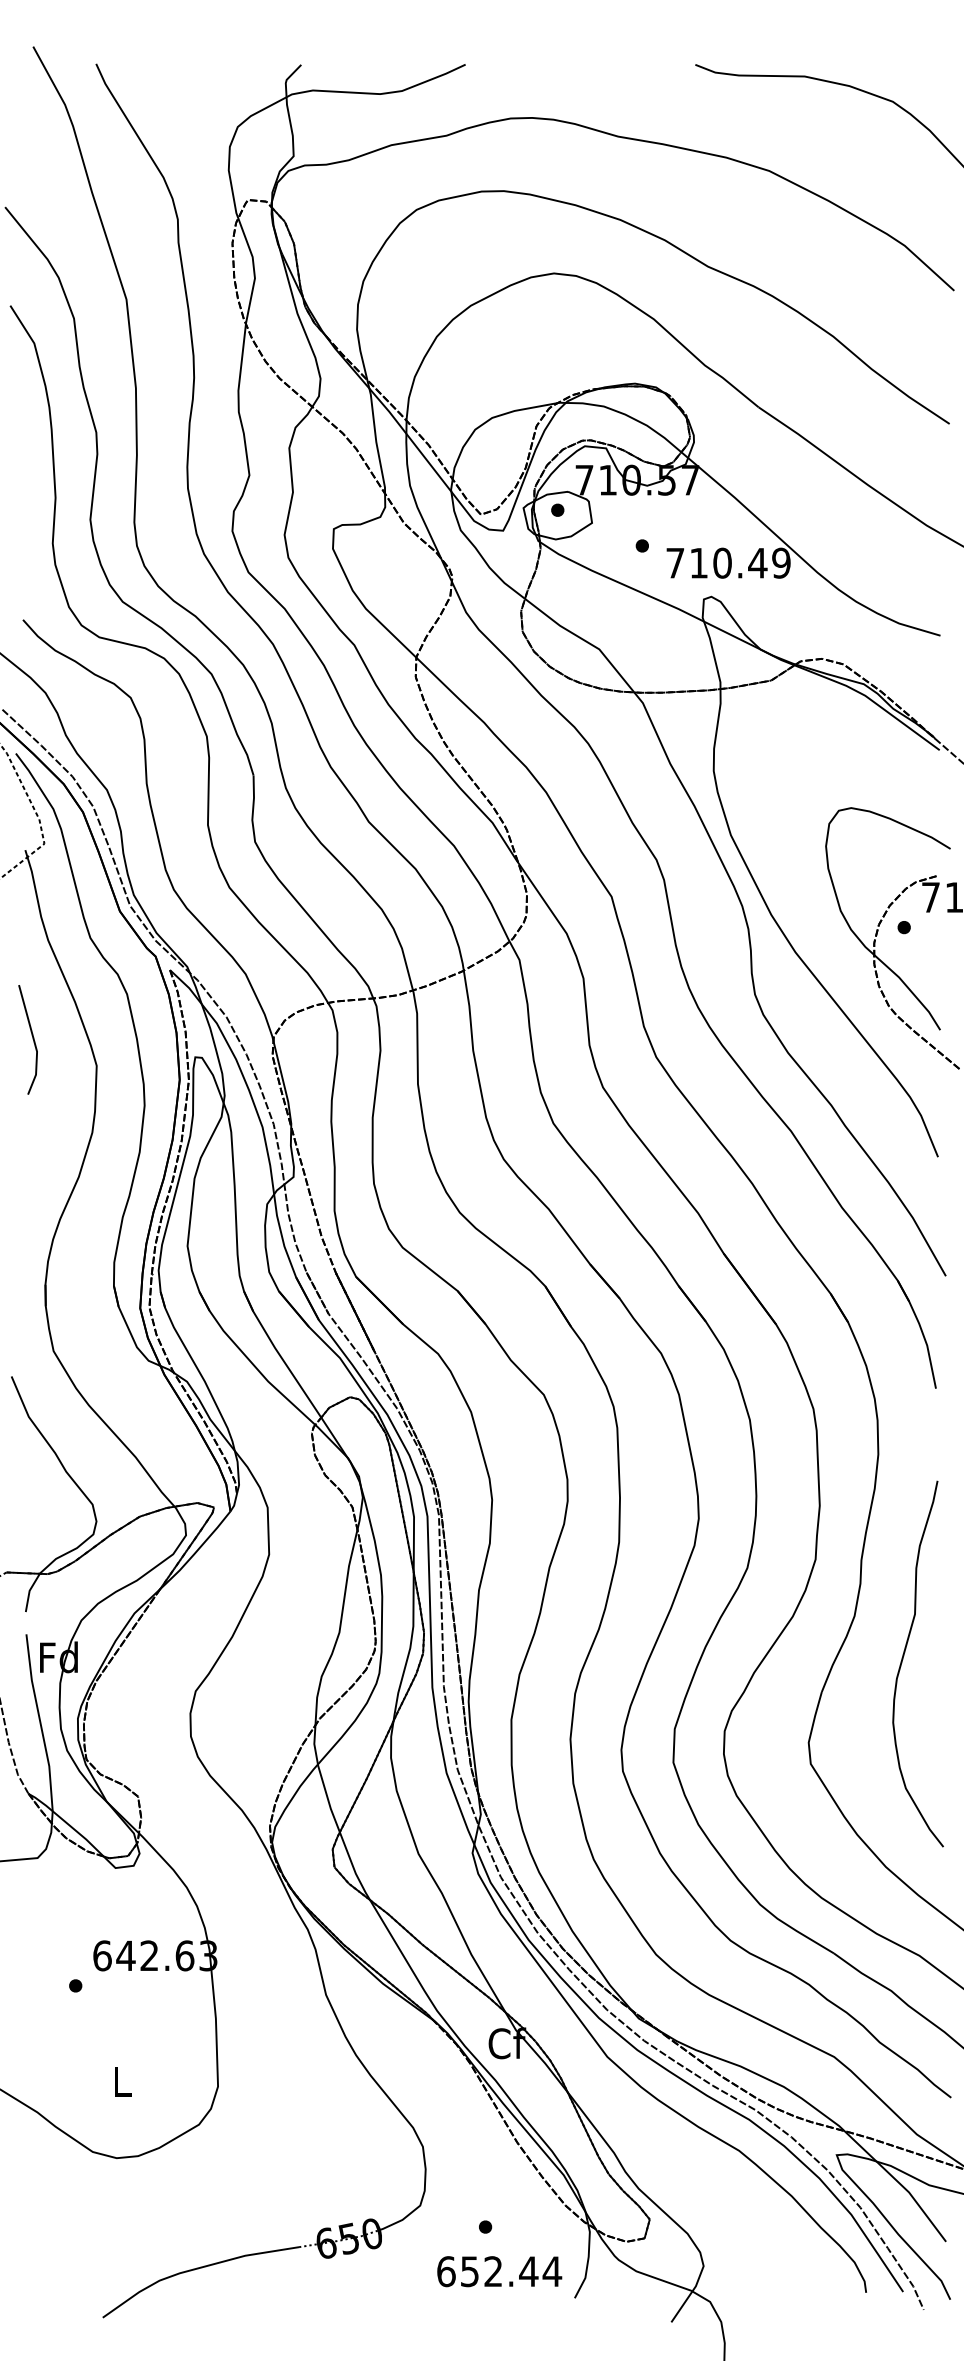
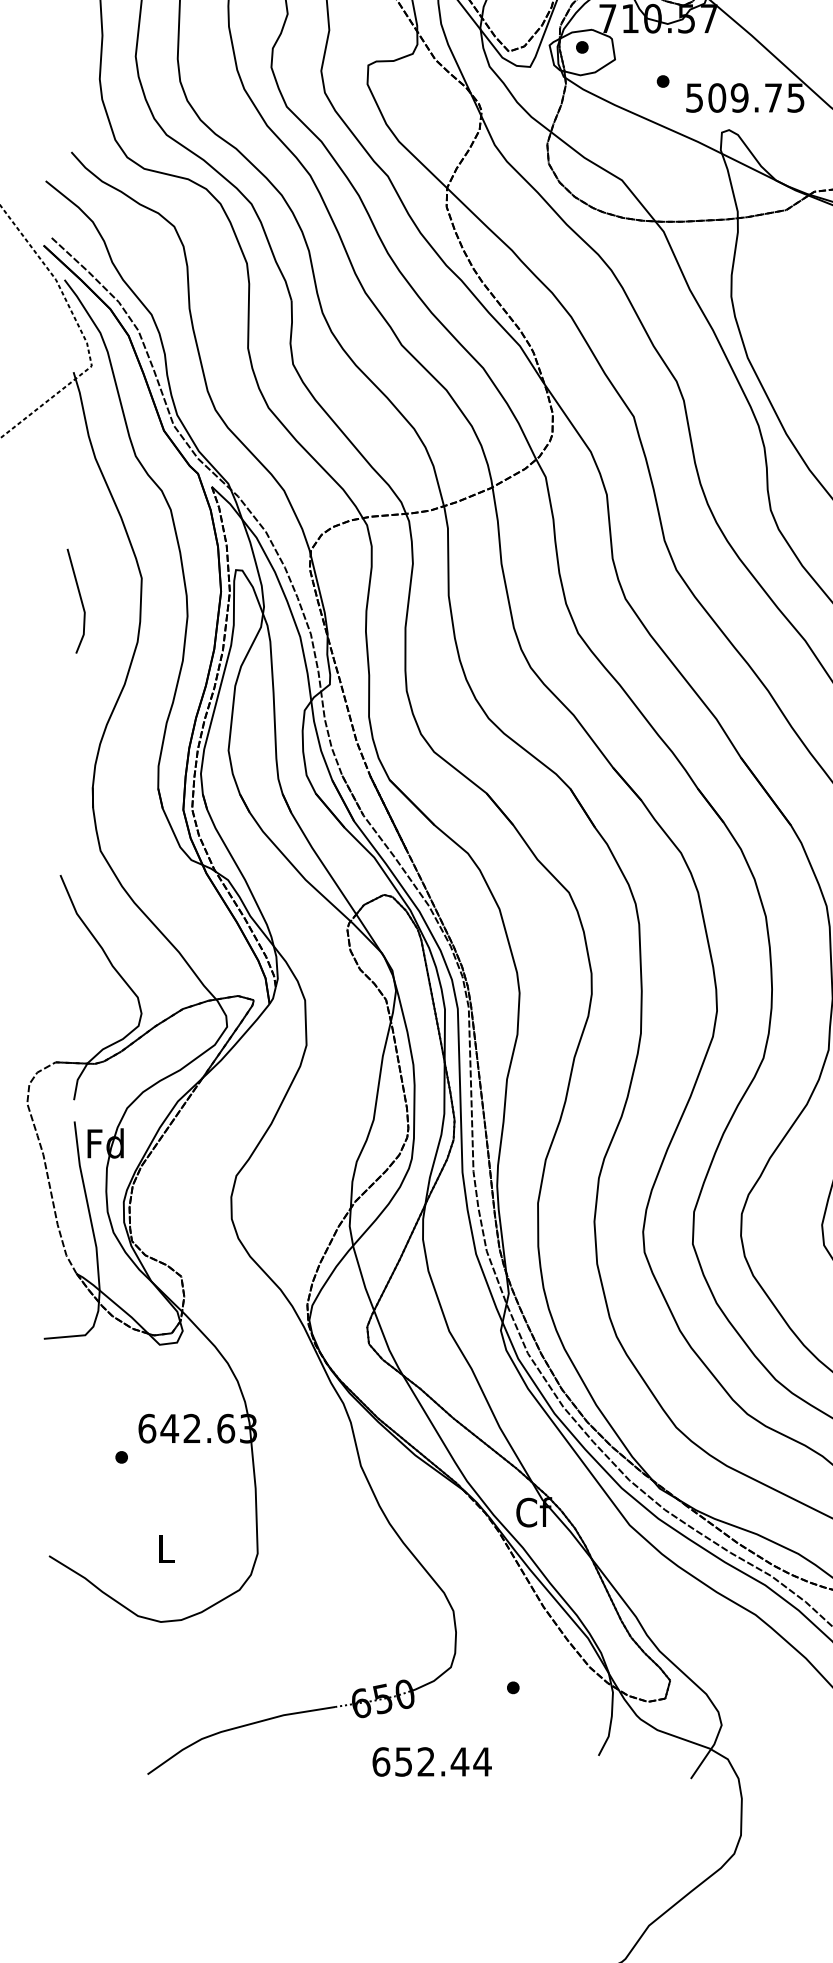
text: (728, 562) -> (745, 97), 710.49 -> 509.75
line: (32, 1039) -> (80, 600), moved
text: (499, 2271) -> (432, 1761), moved

